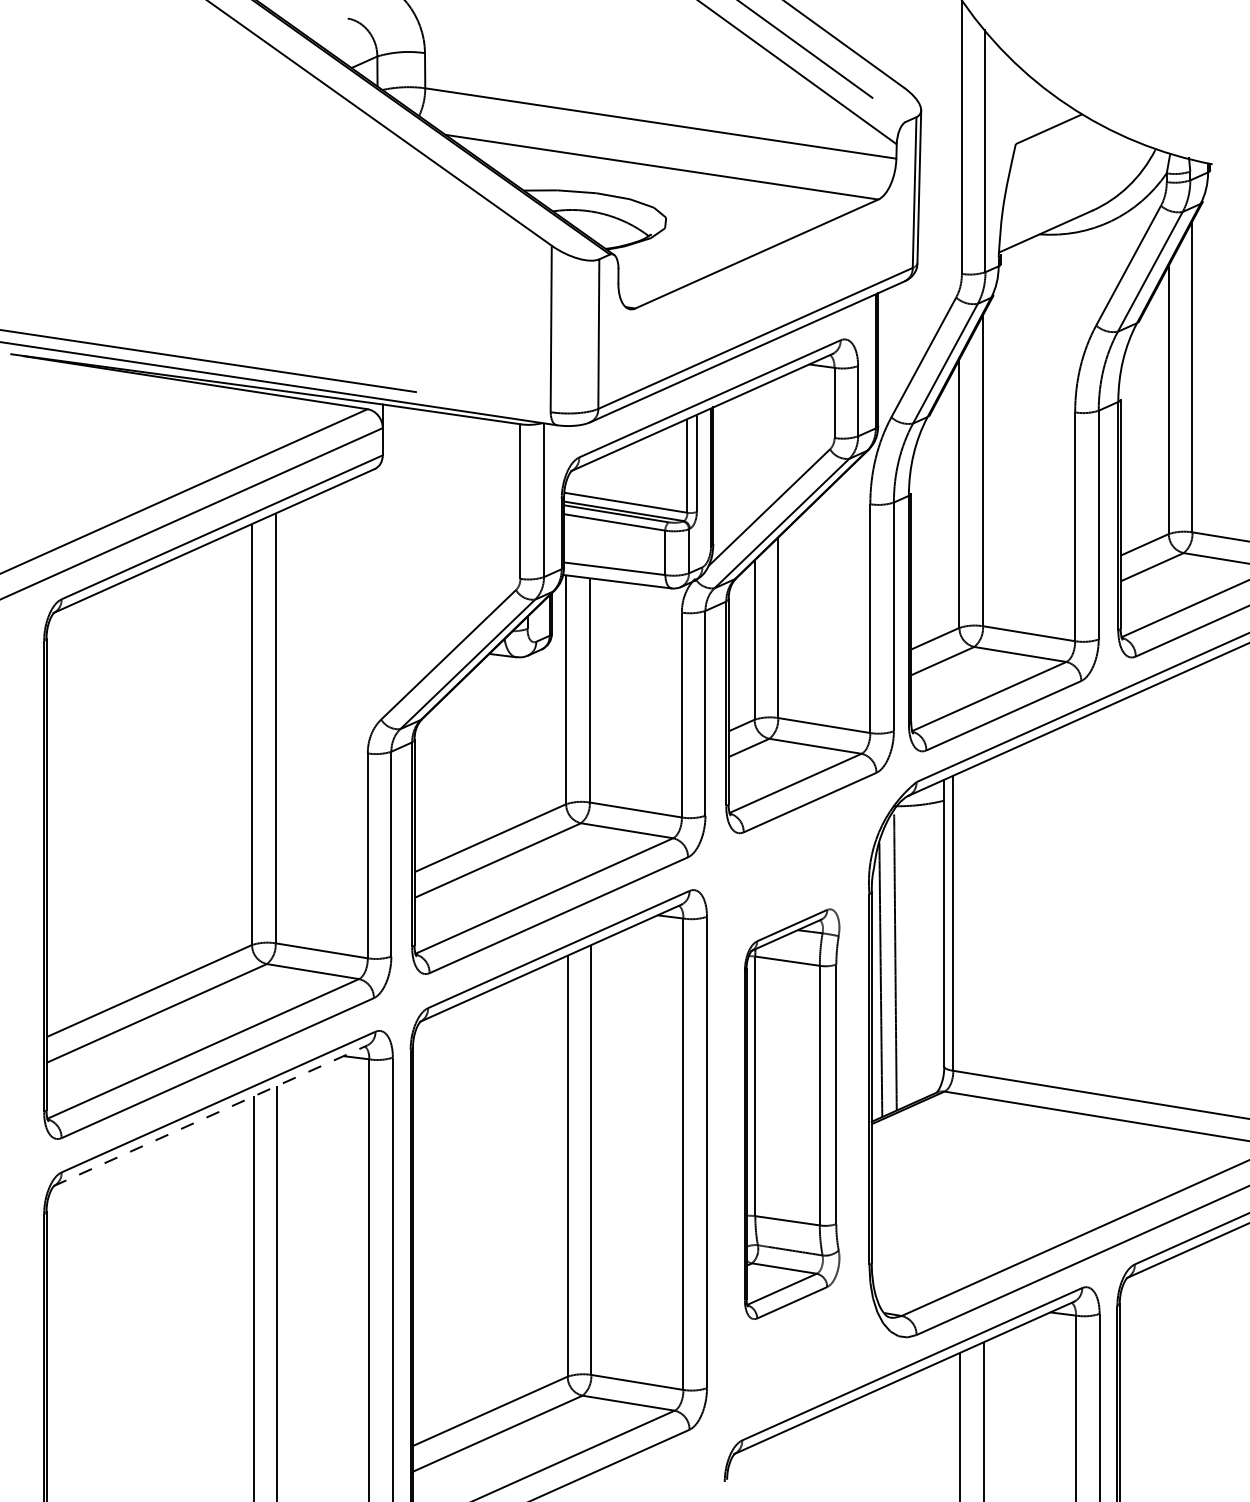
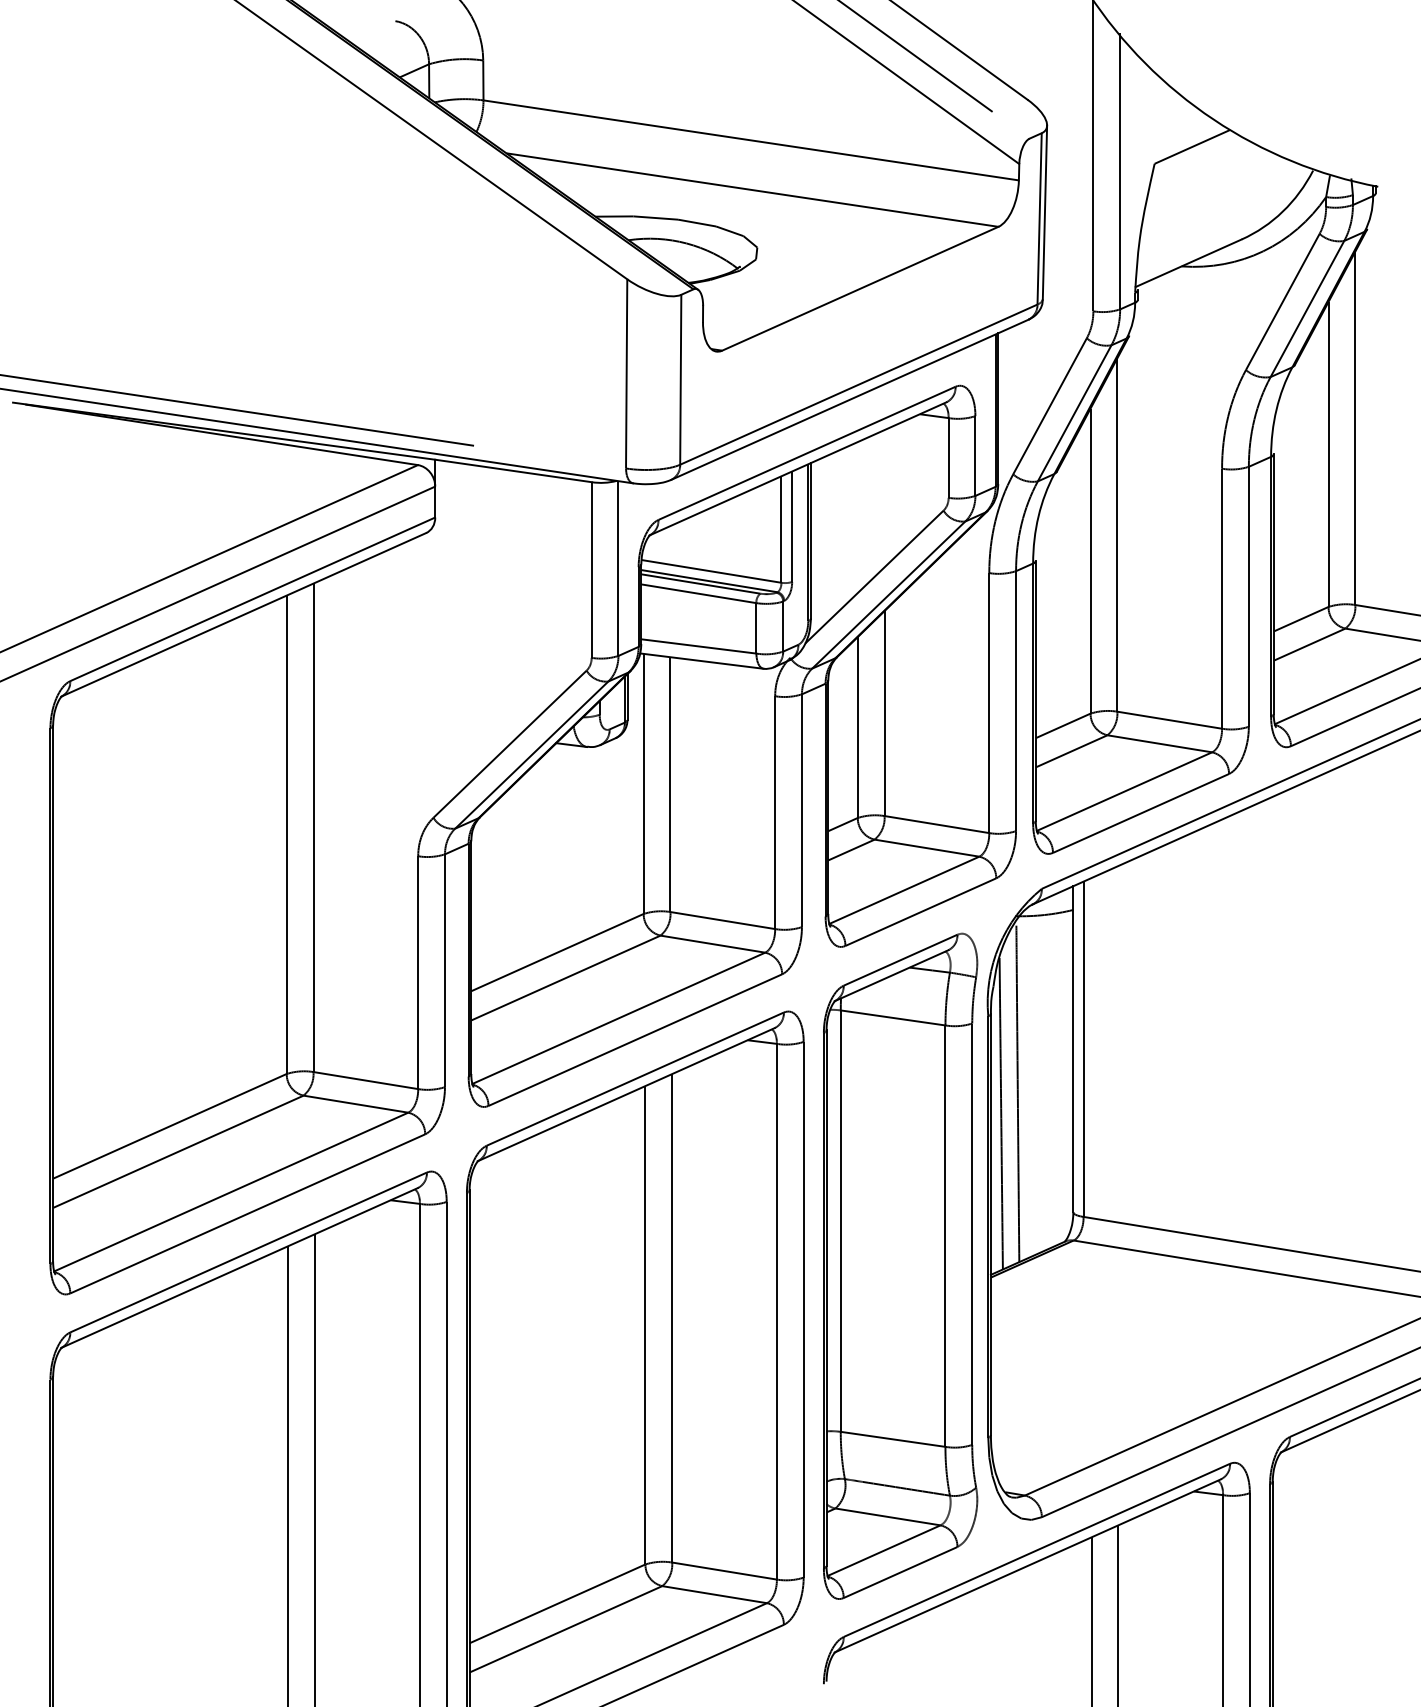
part: (791, 1113) -> (899, 1265), size x1.43
line: (210, 1115) -> (239, 1267), dashed -> solid

